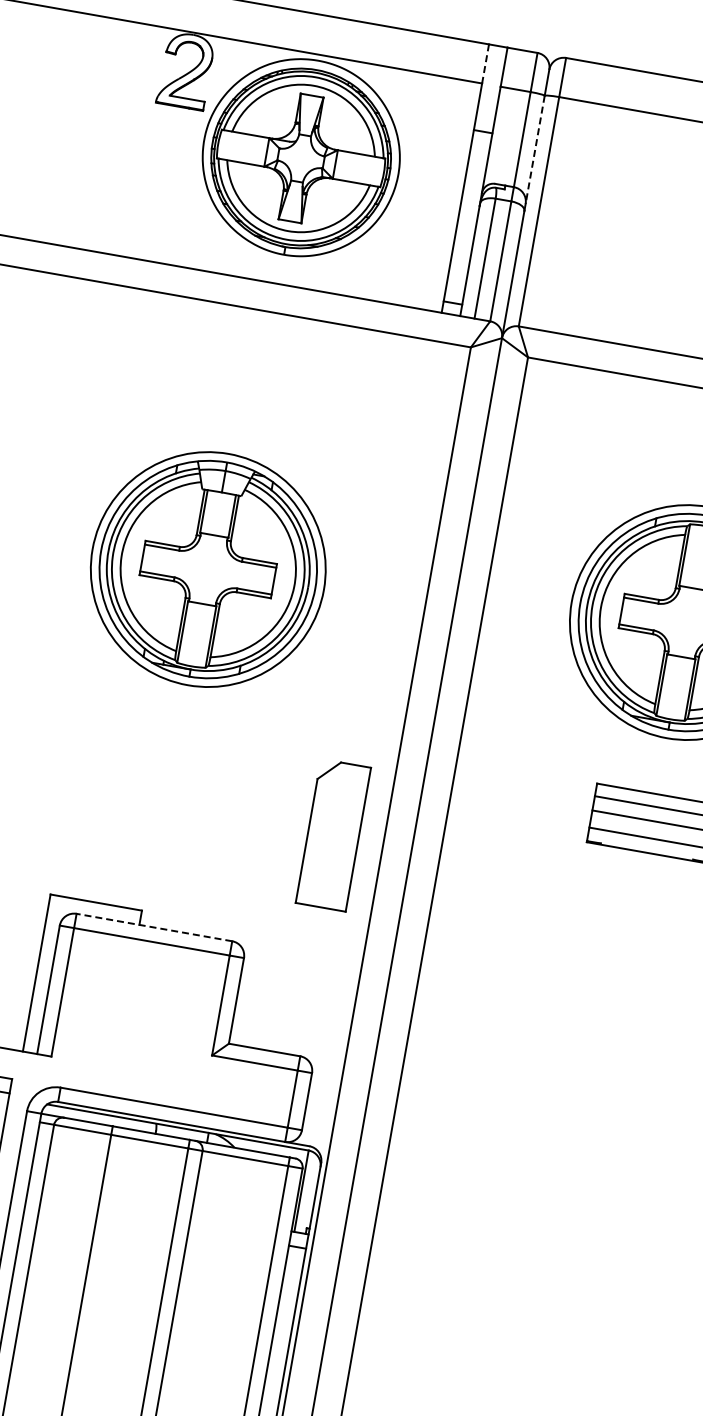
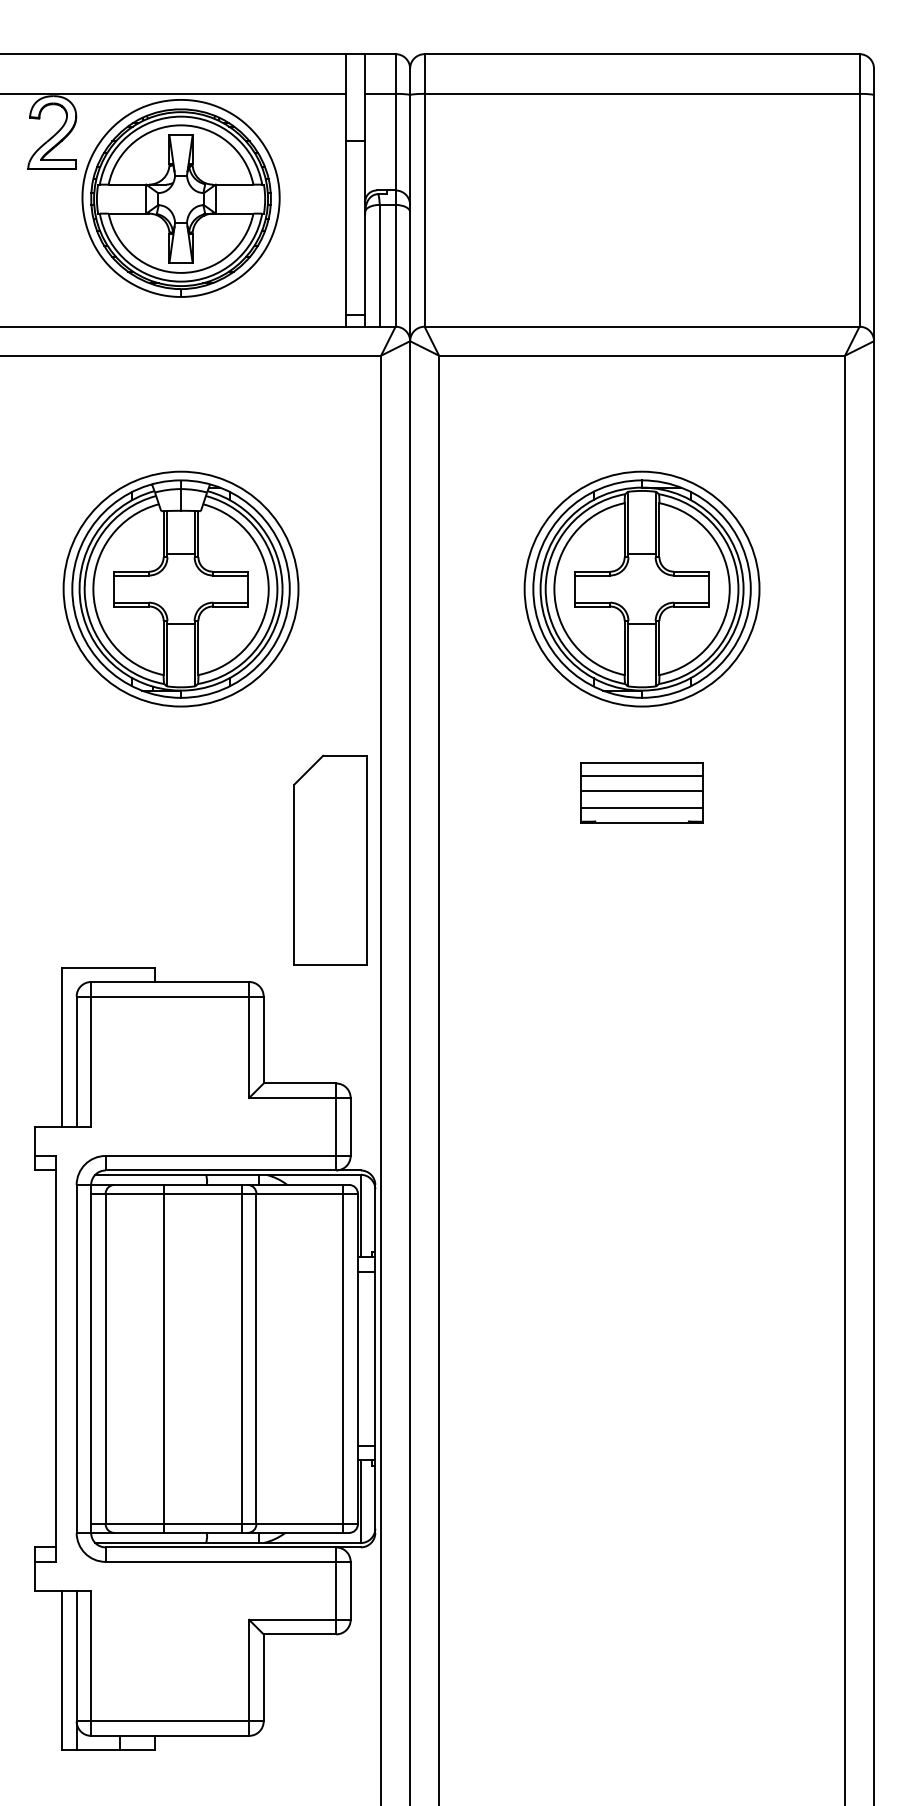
line: (485, 64) -> (346, 74), dashed -> solid
line: (535, 150) -> (410, 150), dashed -> solid
part: (207, 568) -> (180, 588), moved
part: (333, 834) -> (330, 859), size x1.43
line: (153, 927) -> (169, 982), dashed -> solid

